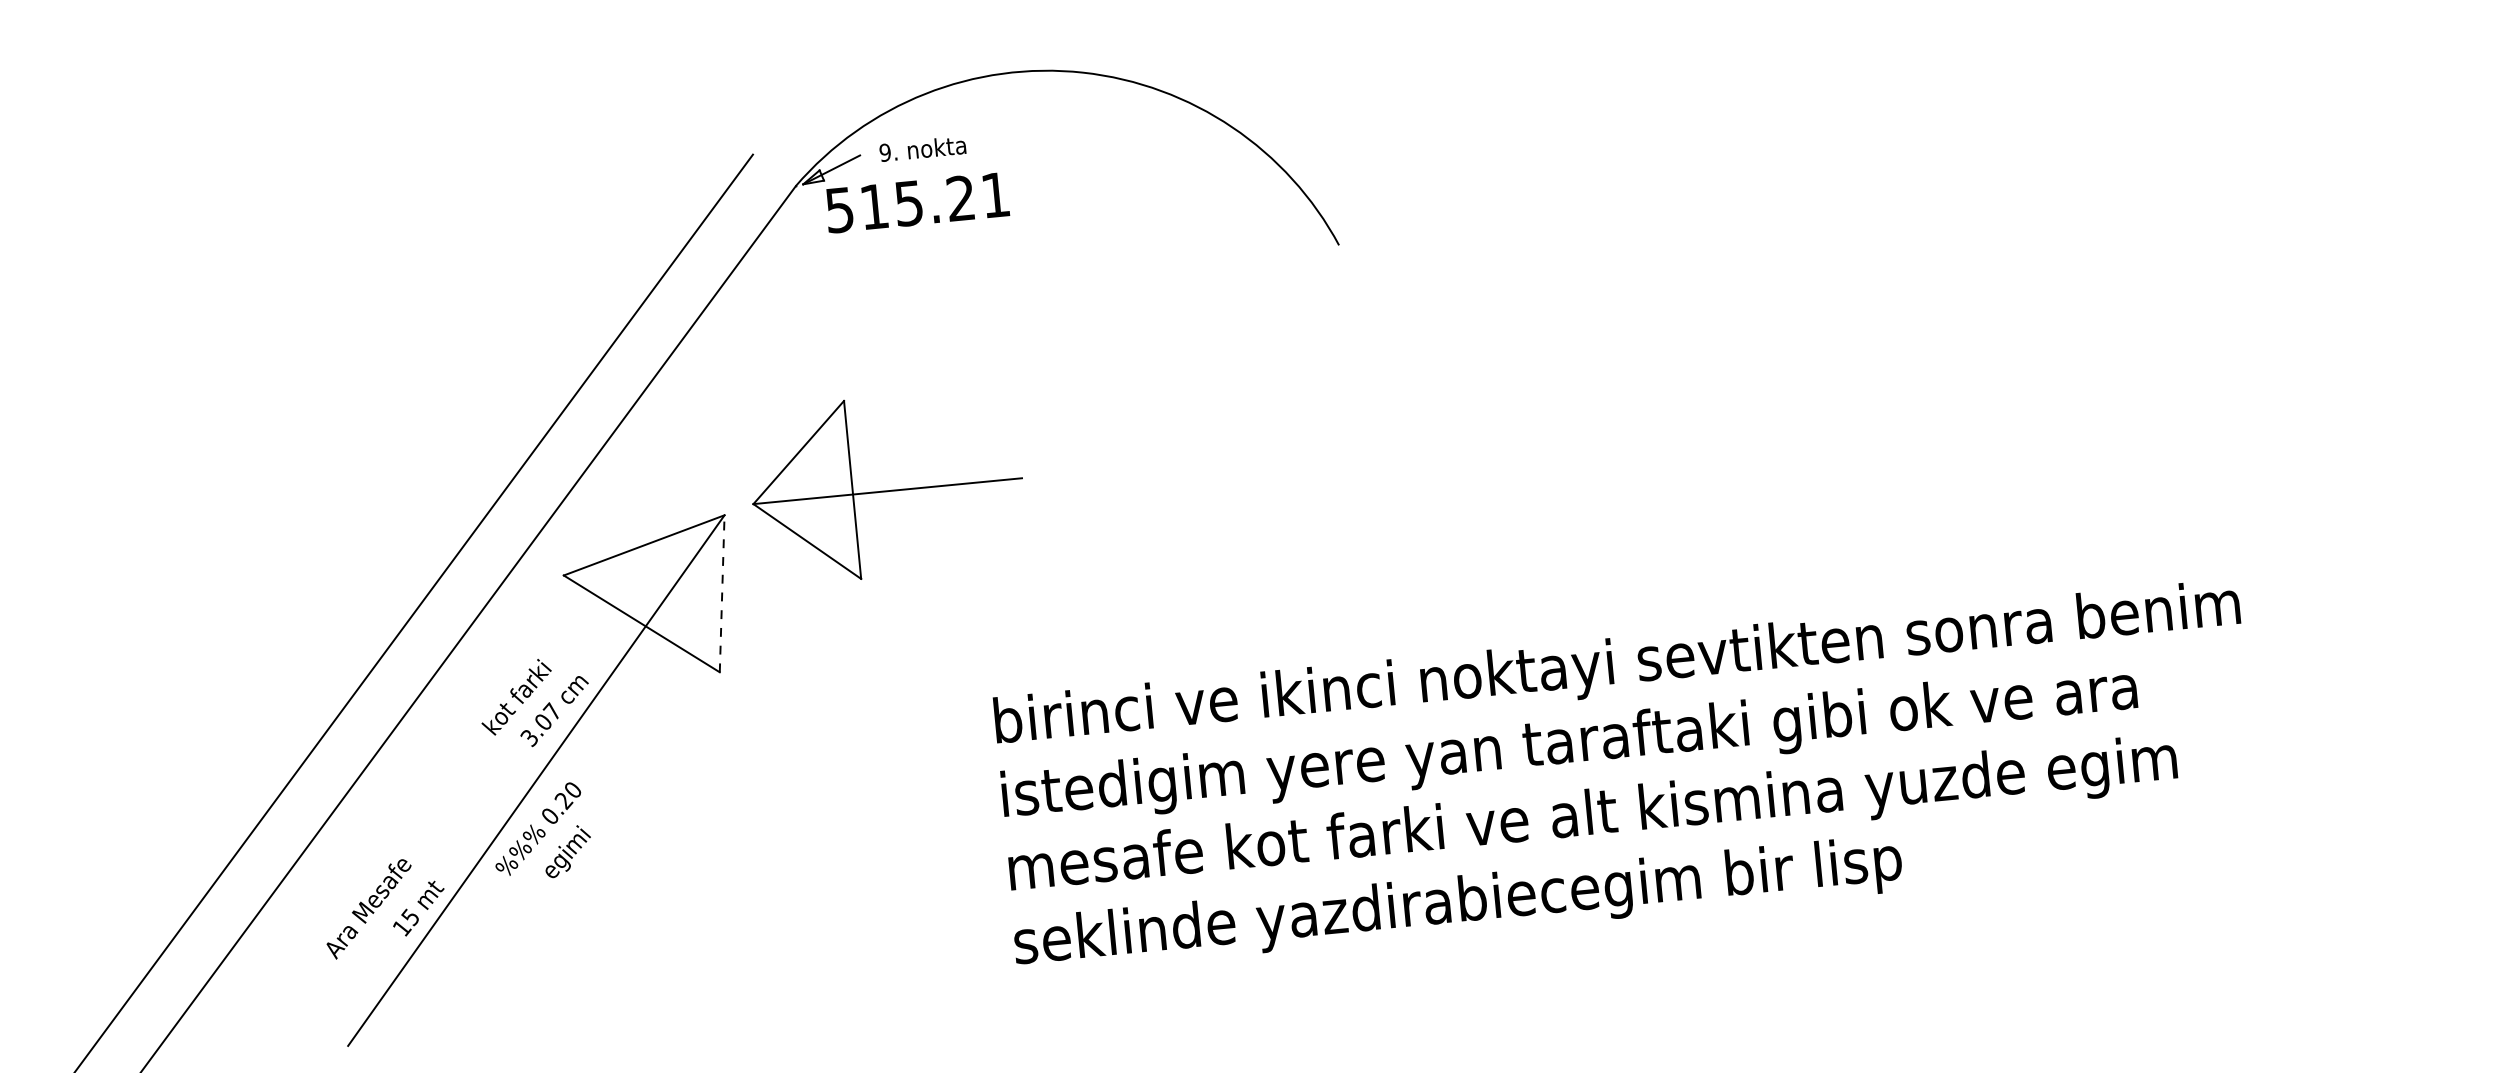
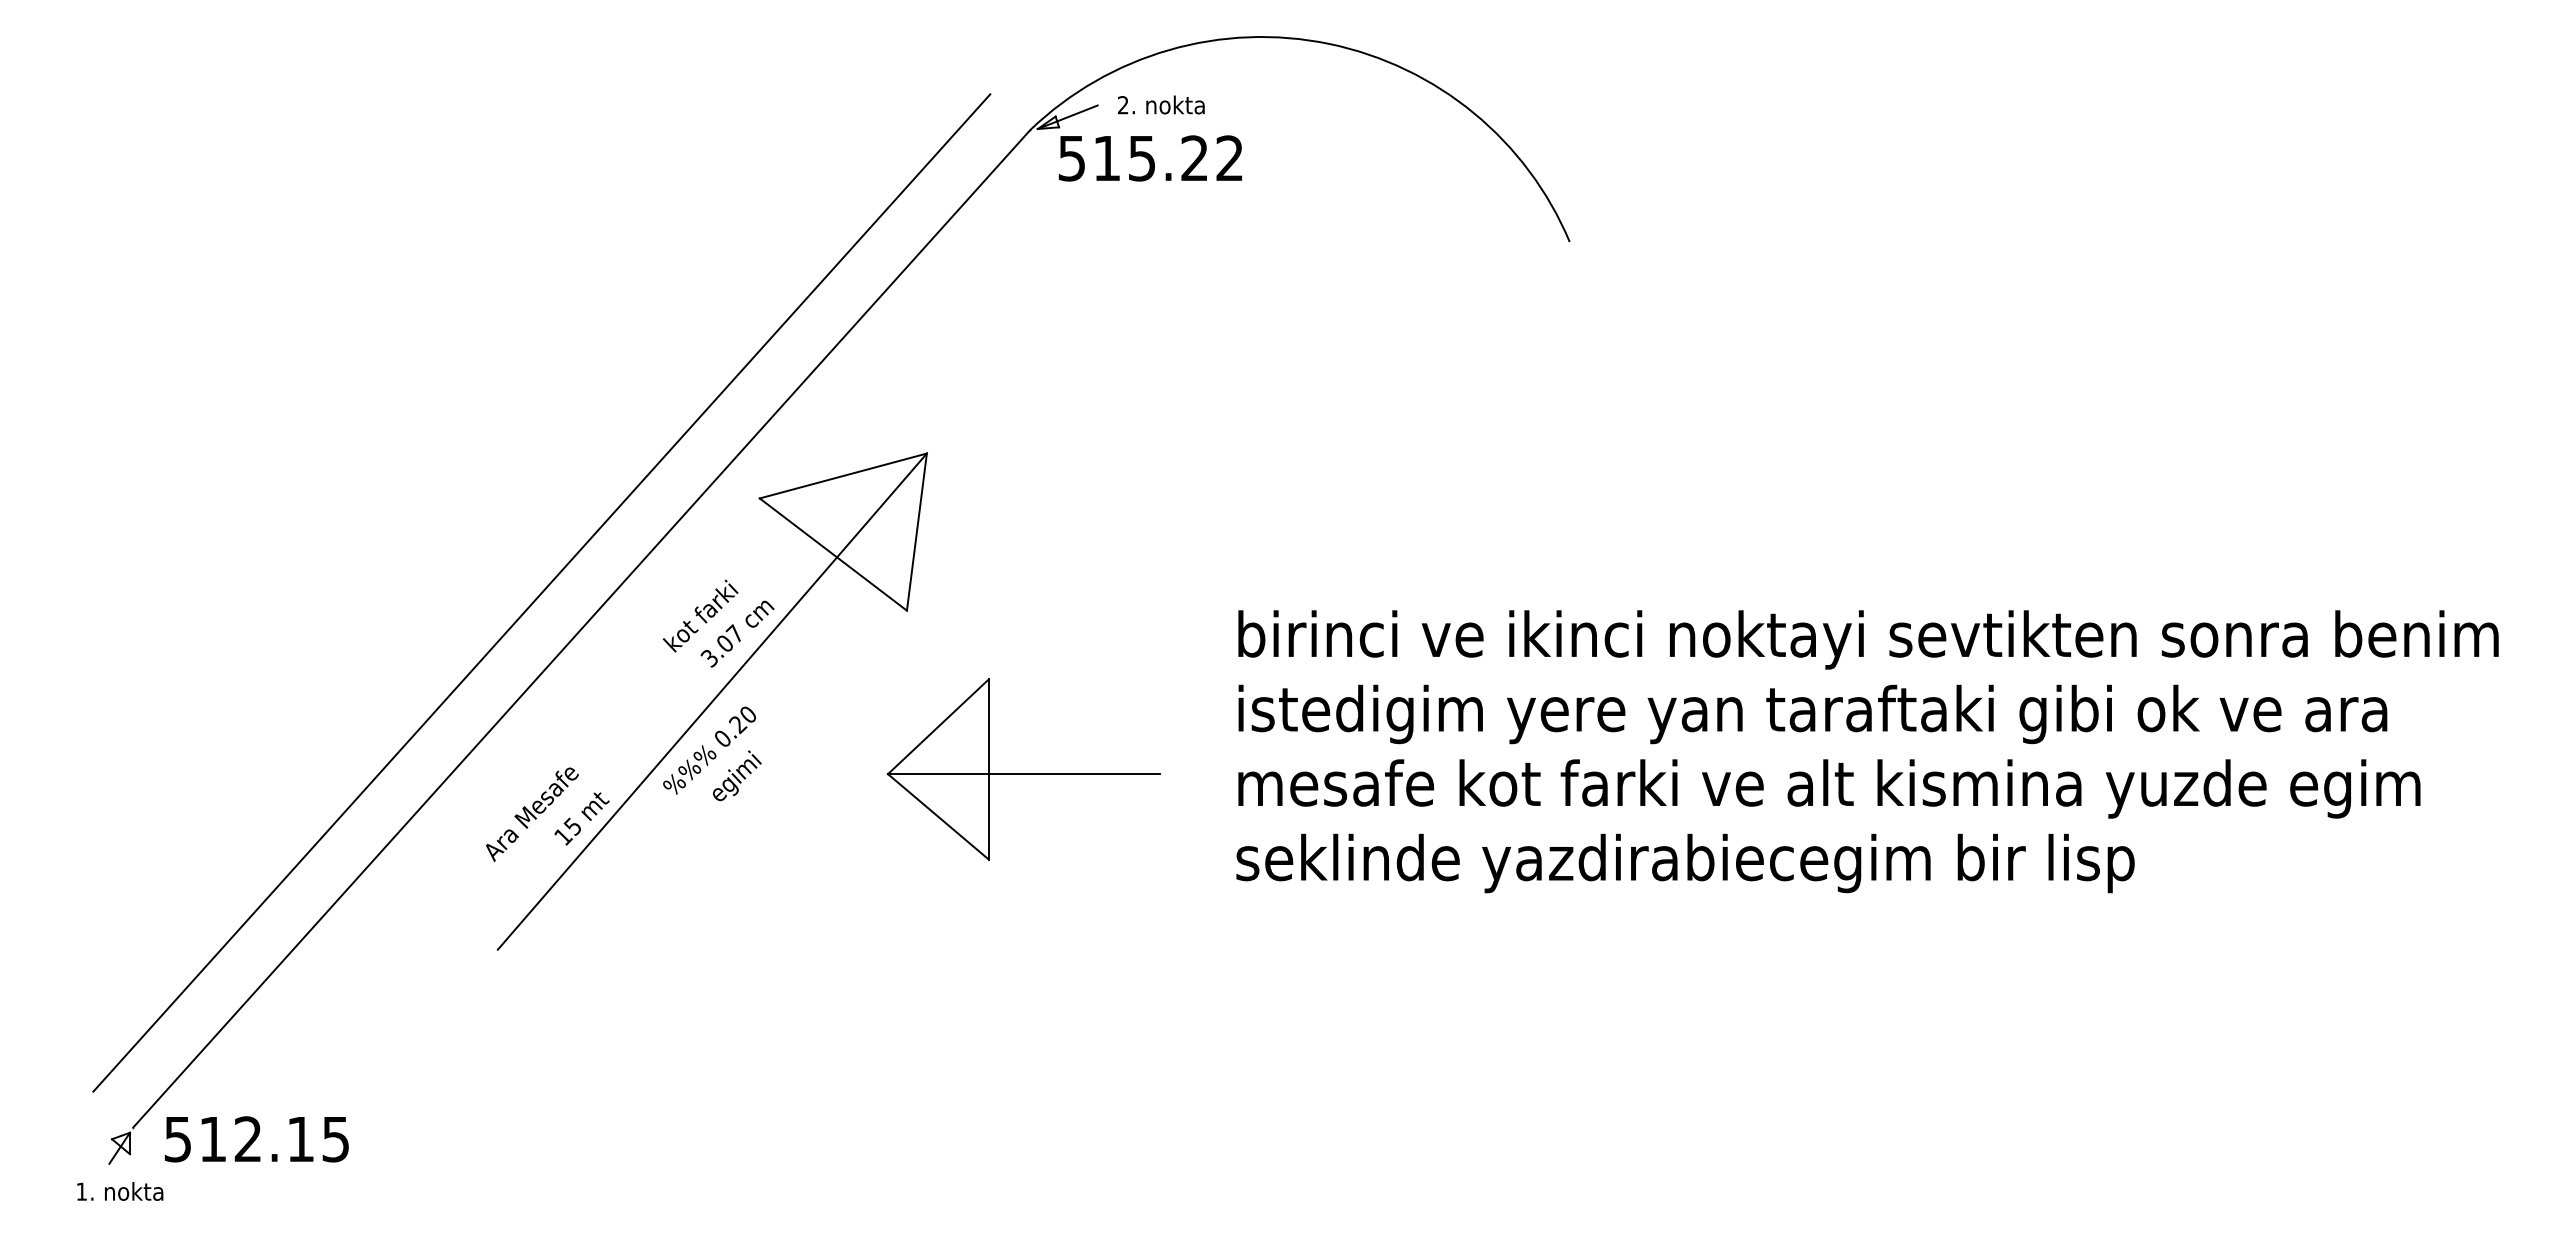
text: (884, 153) -> (1122, 105), 9. -> 2.
text: (995, 194) -> (1229, 157), 515.21 -> 515.22
part: (886, 486) -> (1023, 769), moved
line: (721, 593) -> (916, 531), dashed -> solid
text: (1627, 777) -> (1867, 751), moved

